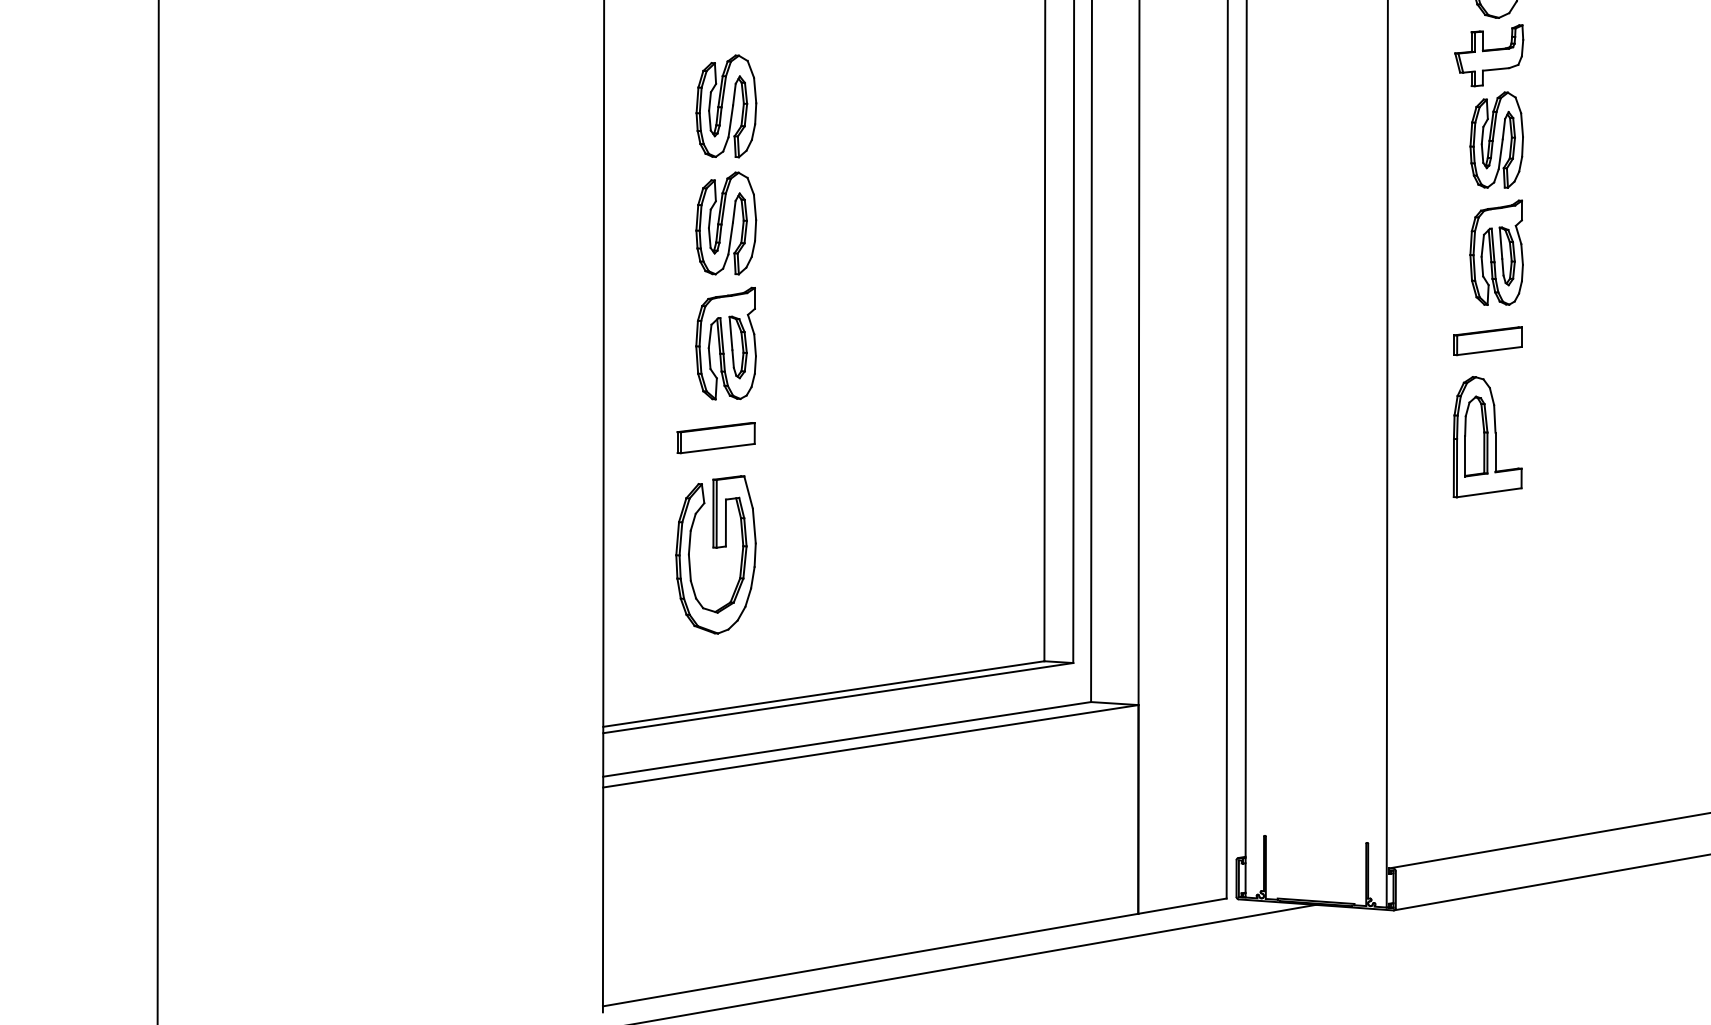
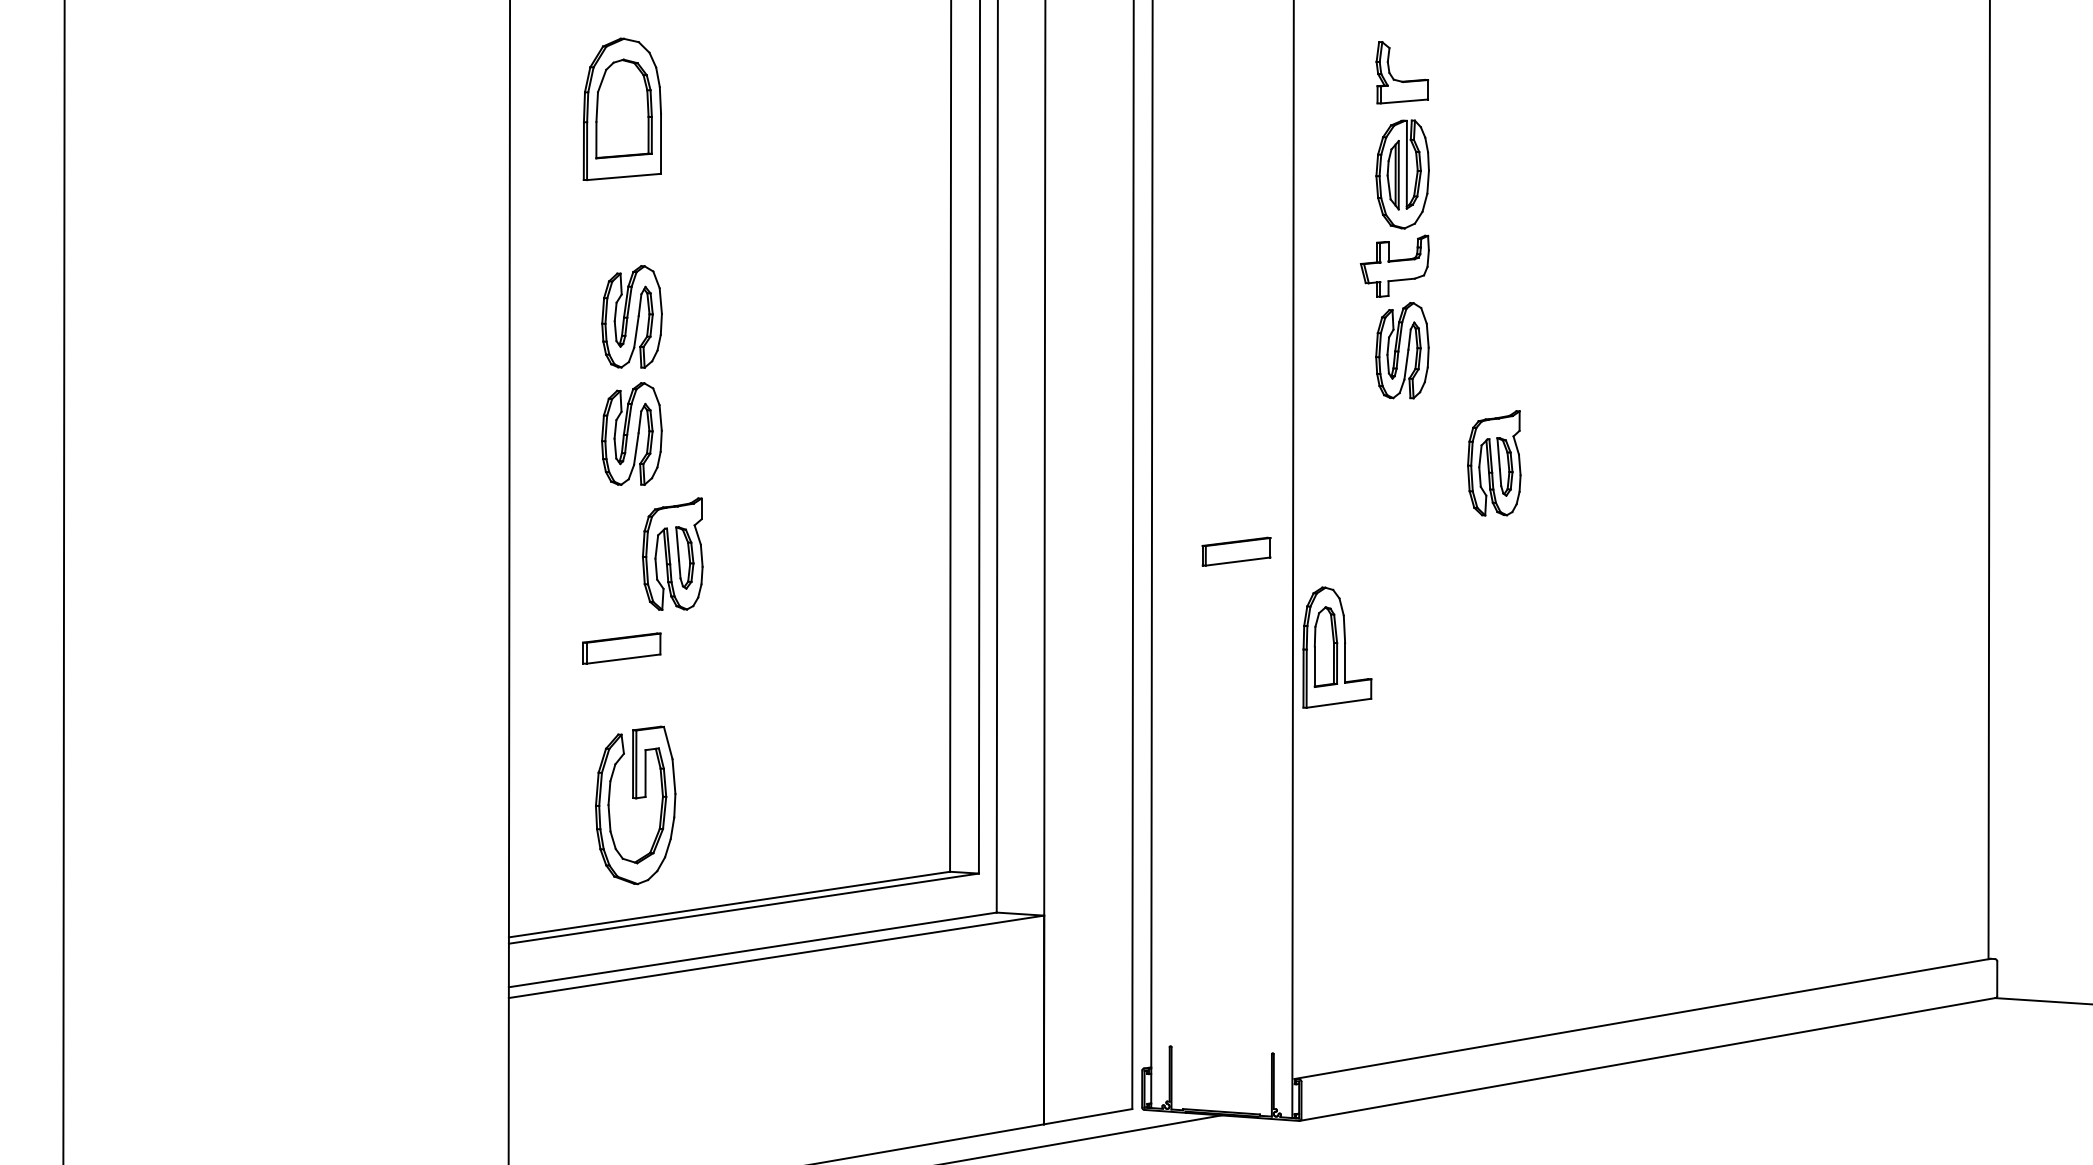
part: (1496, 252) -> (1494, 463), moved
part: (1487, 340) -> (1236, 551), moved
part: (725, 342) -> (672, 553), moved
part: (1487, 436) -> (1337, 647), moved
part: (715, 554) -> (635, 805), moved

